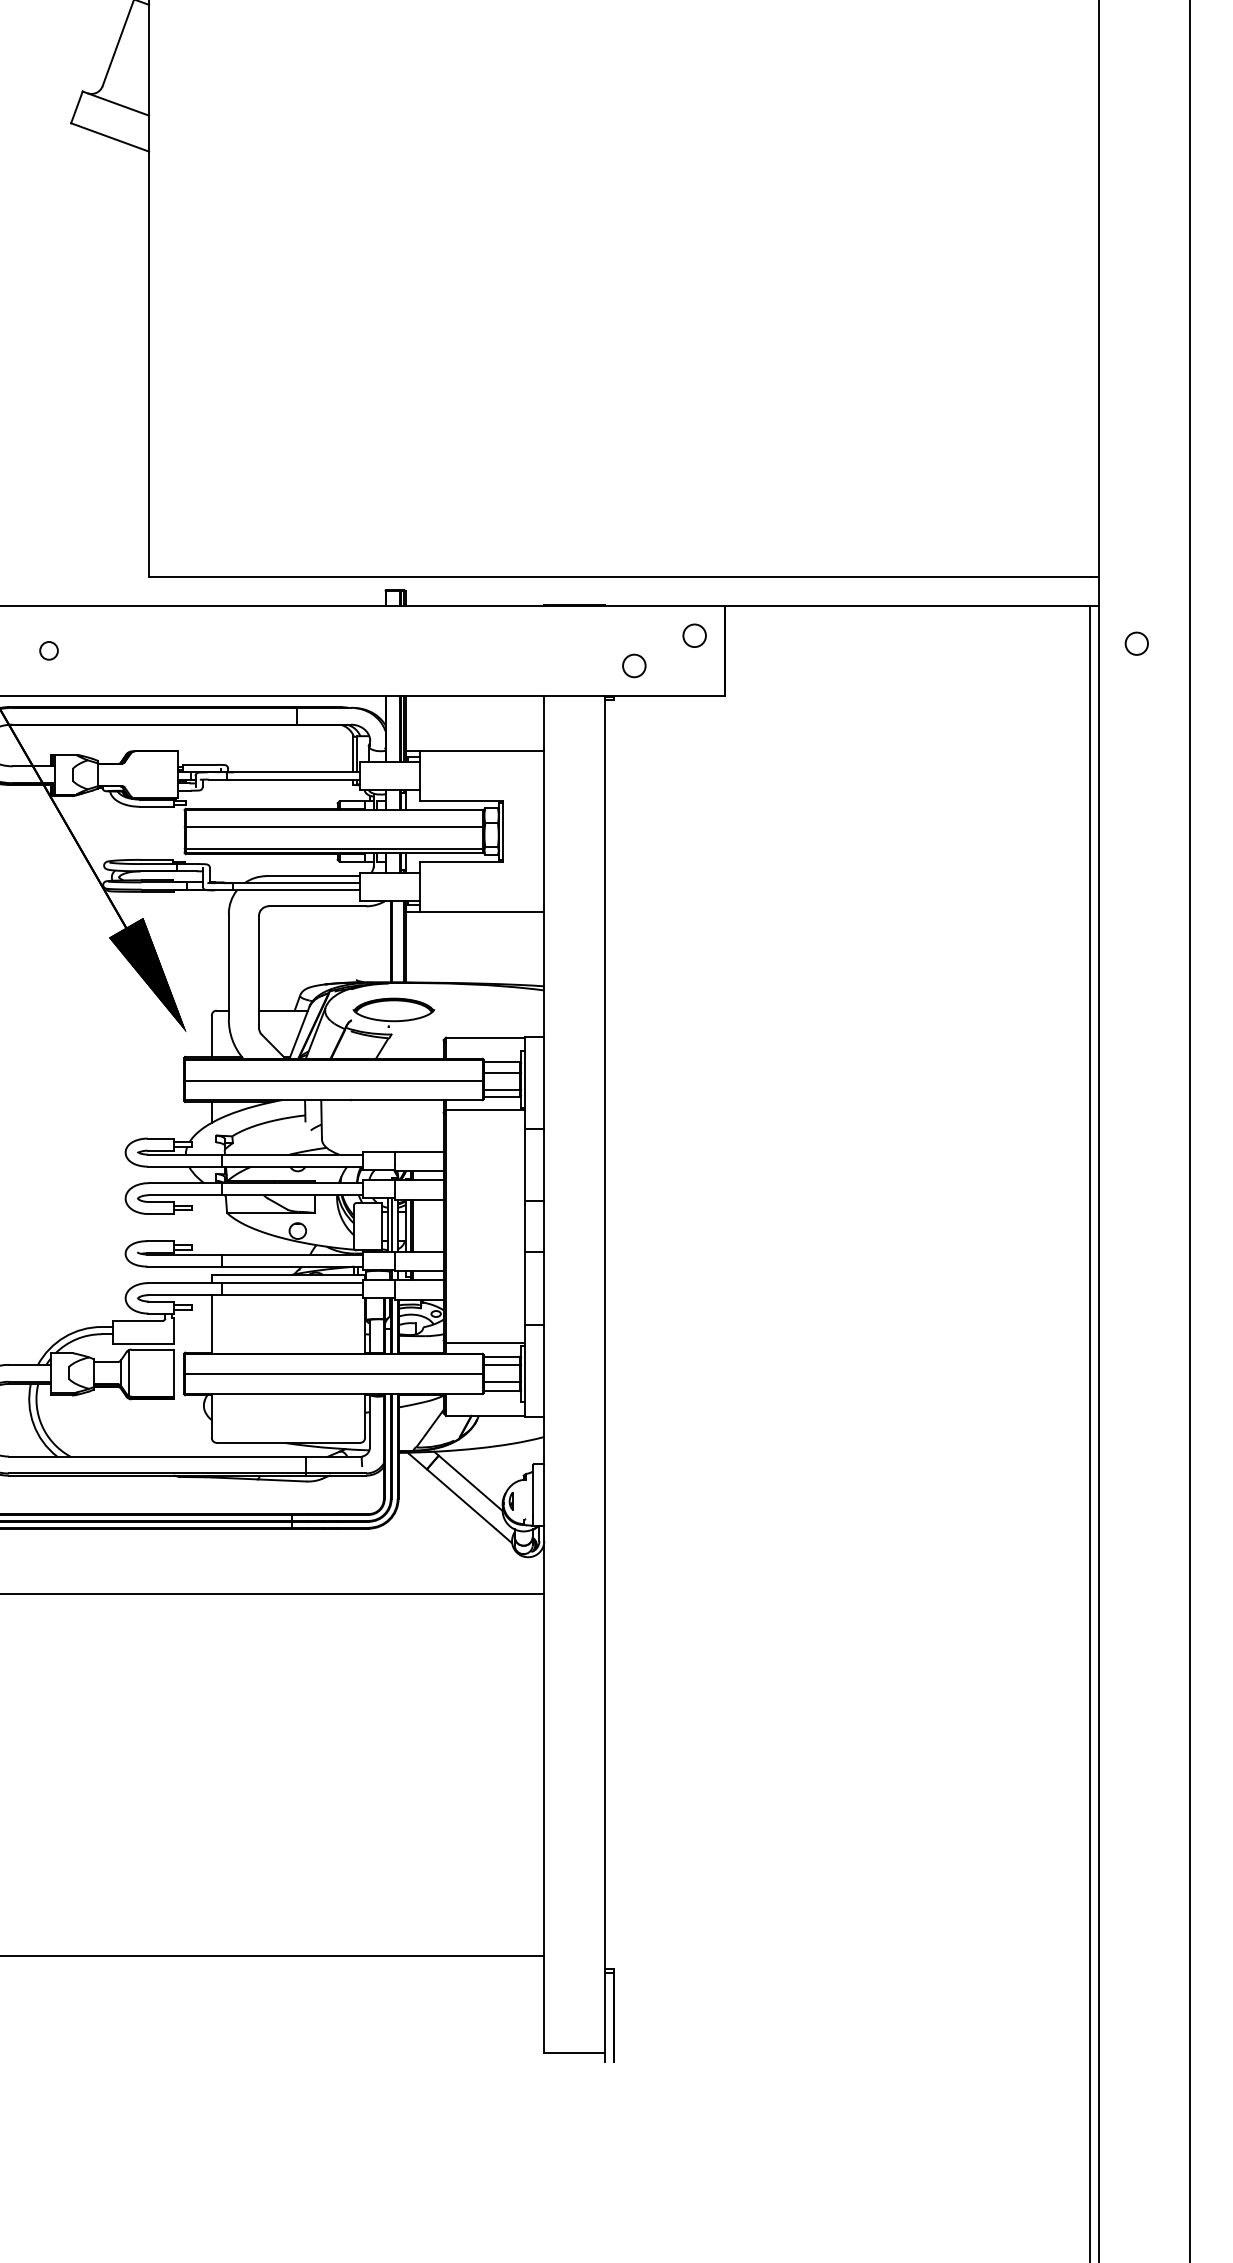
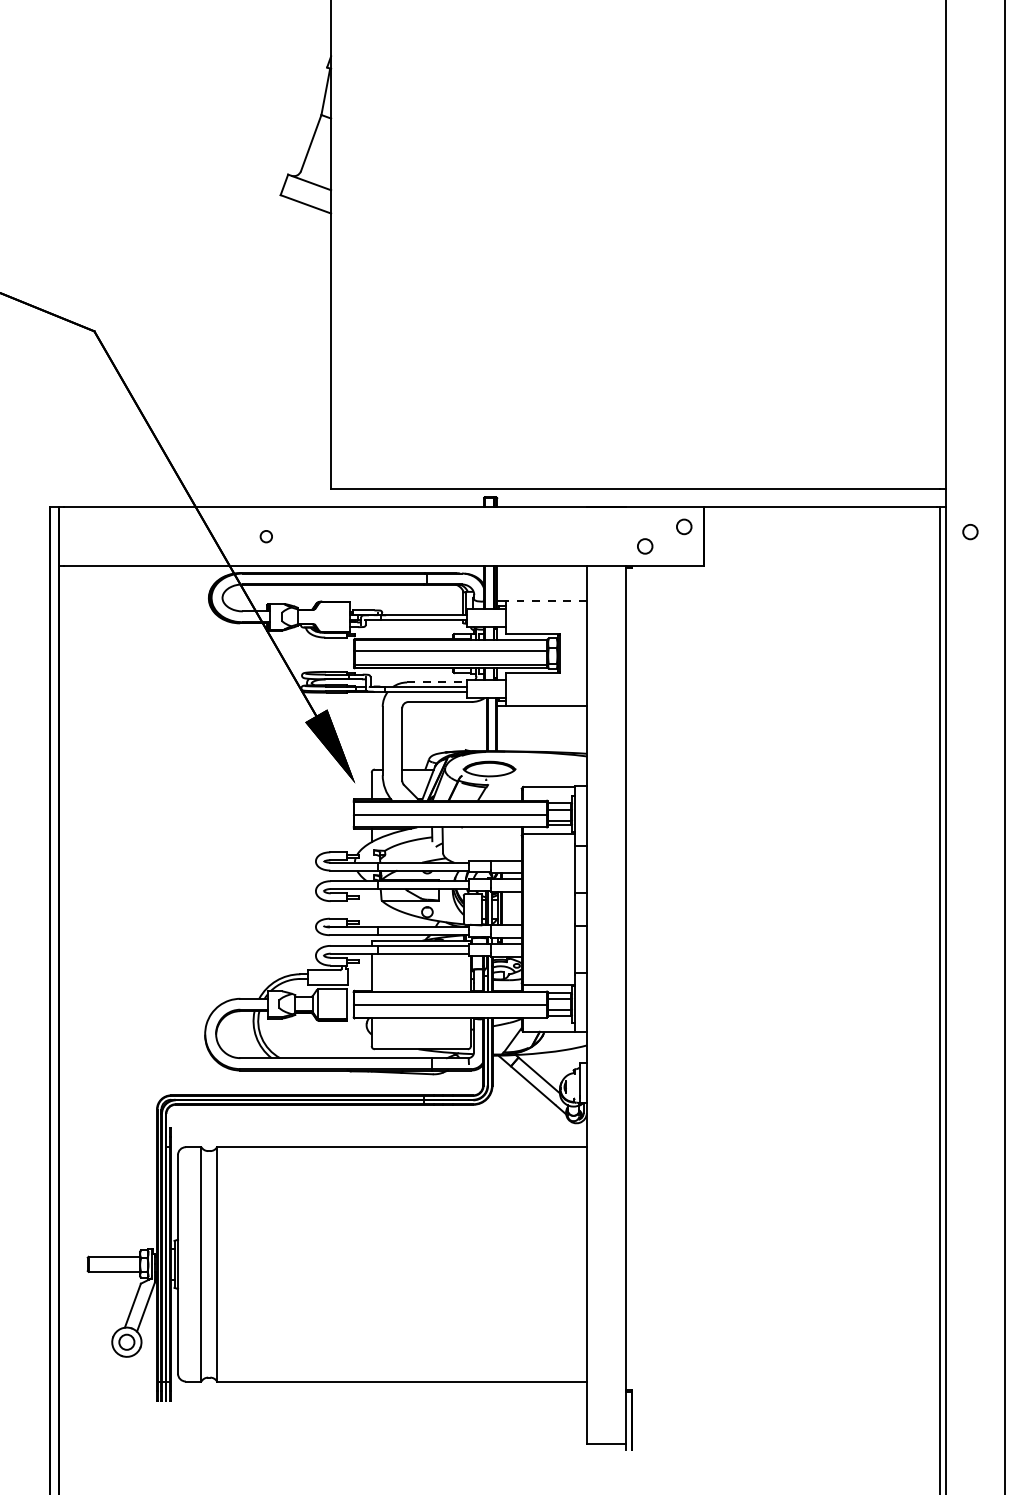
line: (481, 751) -> (546, 601), solid -> dashed
line: (313, 876) -> (437, 682), solid -> dashed

